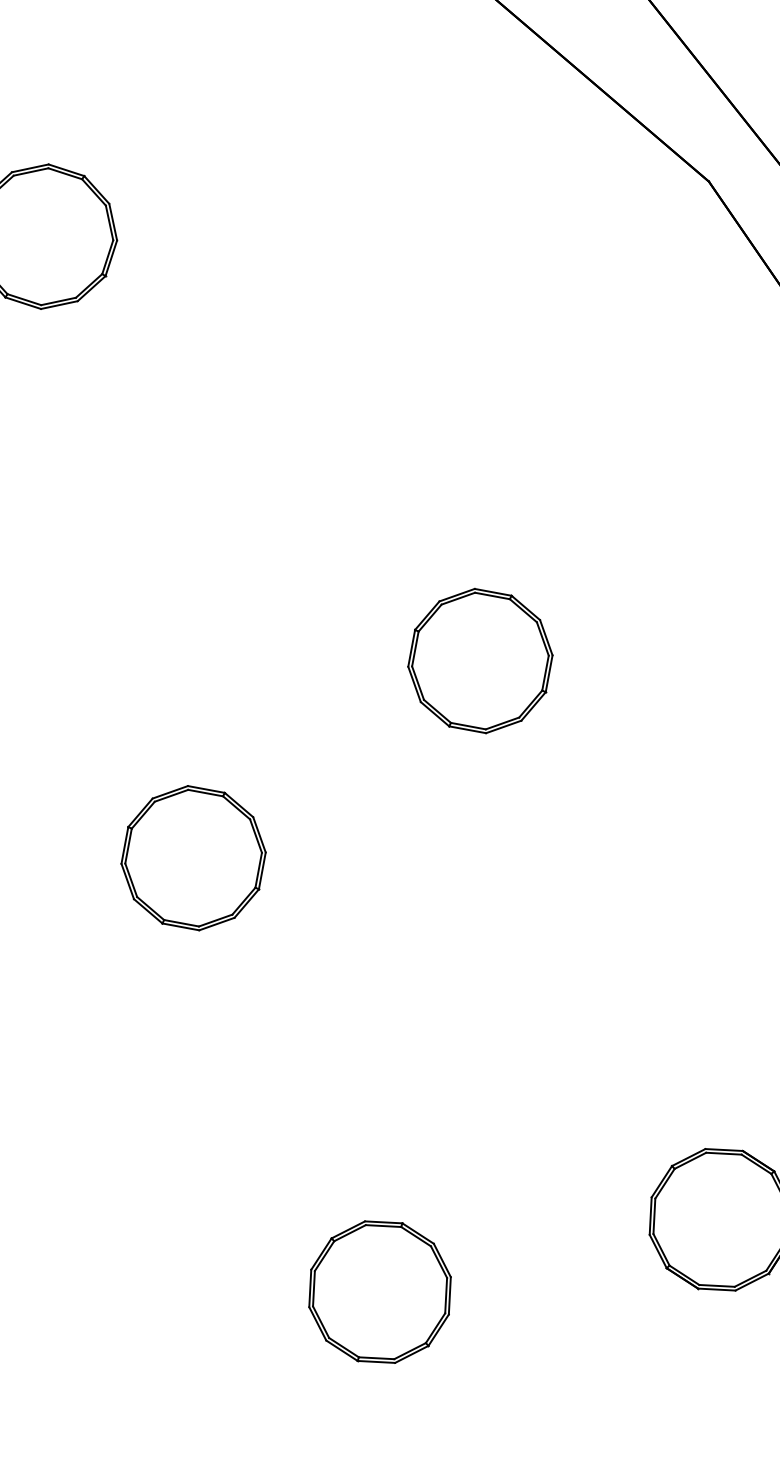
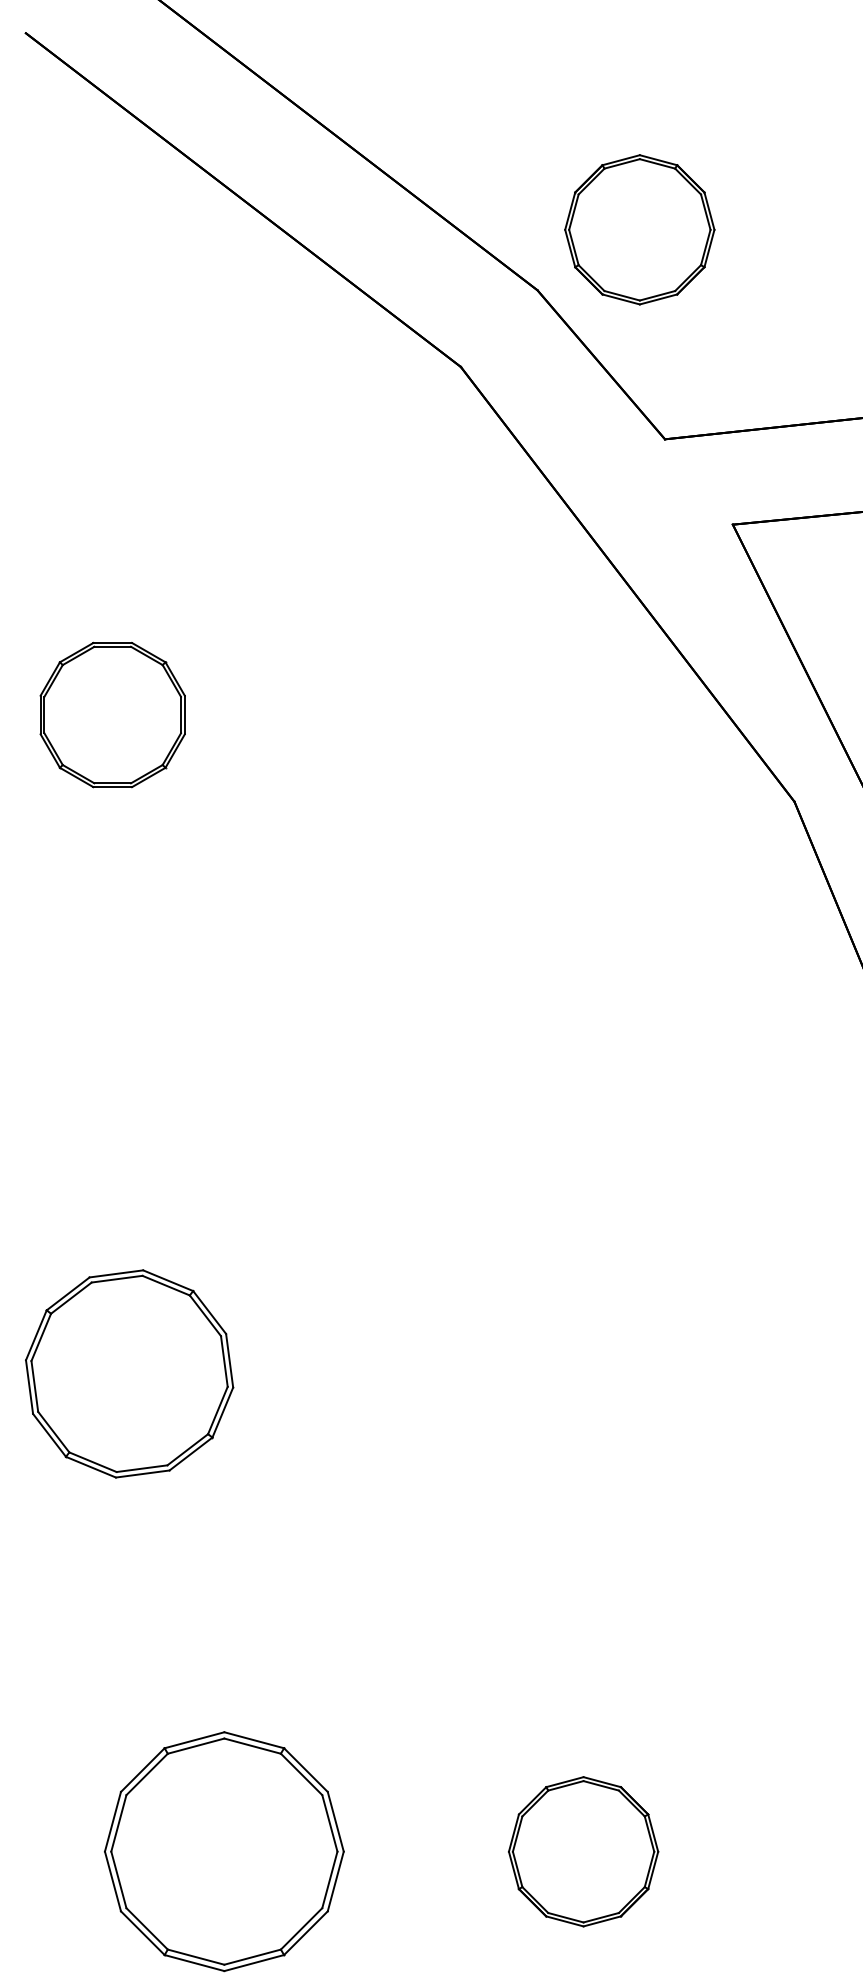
part: (480, 660) -> (461, 1236), removed
part: (193, 857) -> (129, 1373), size x1.4
part: (379, 1291) -> (224, 1851), size x1.6

